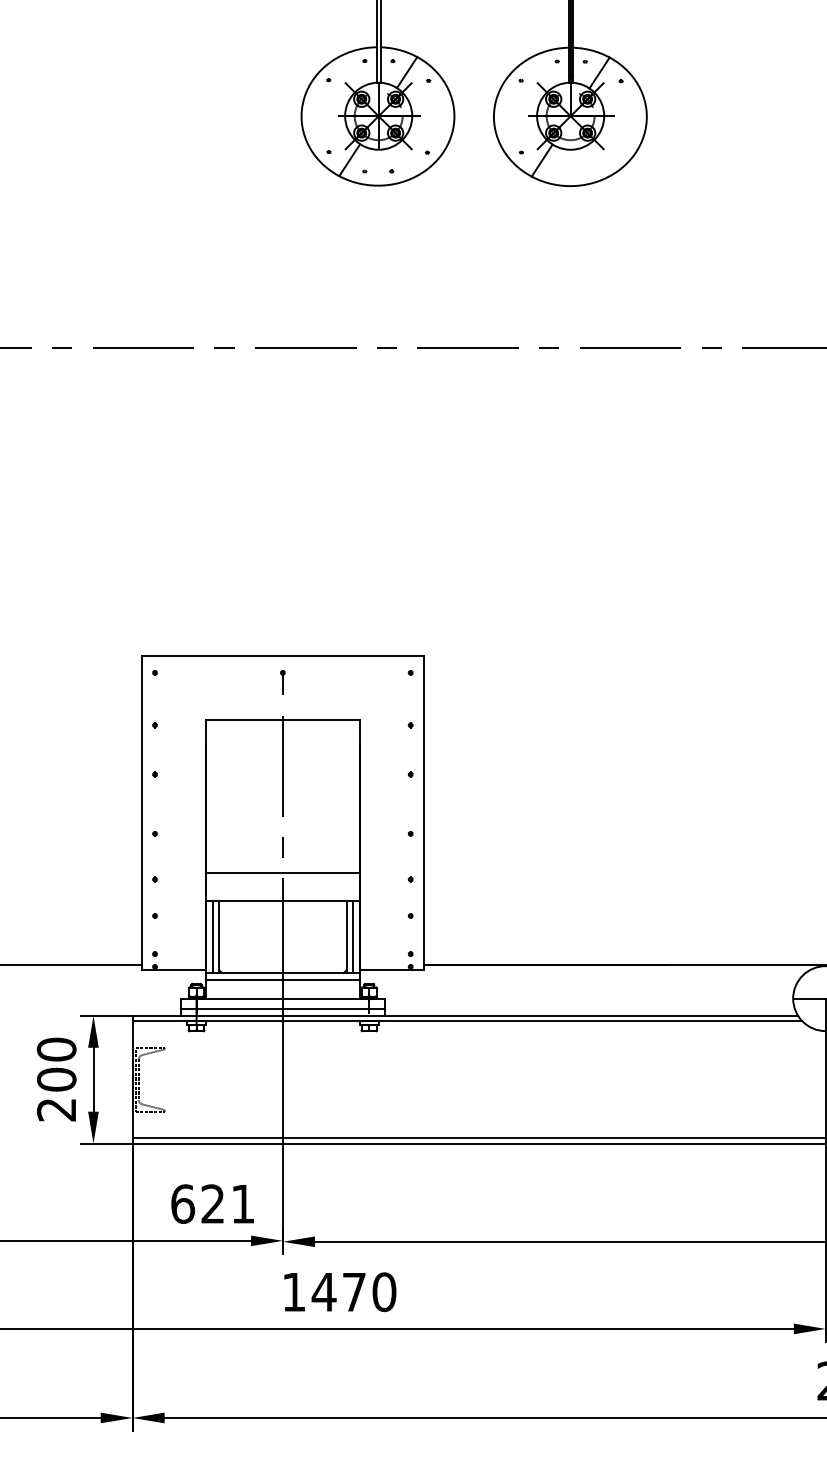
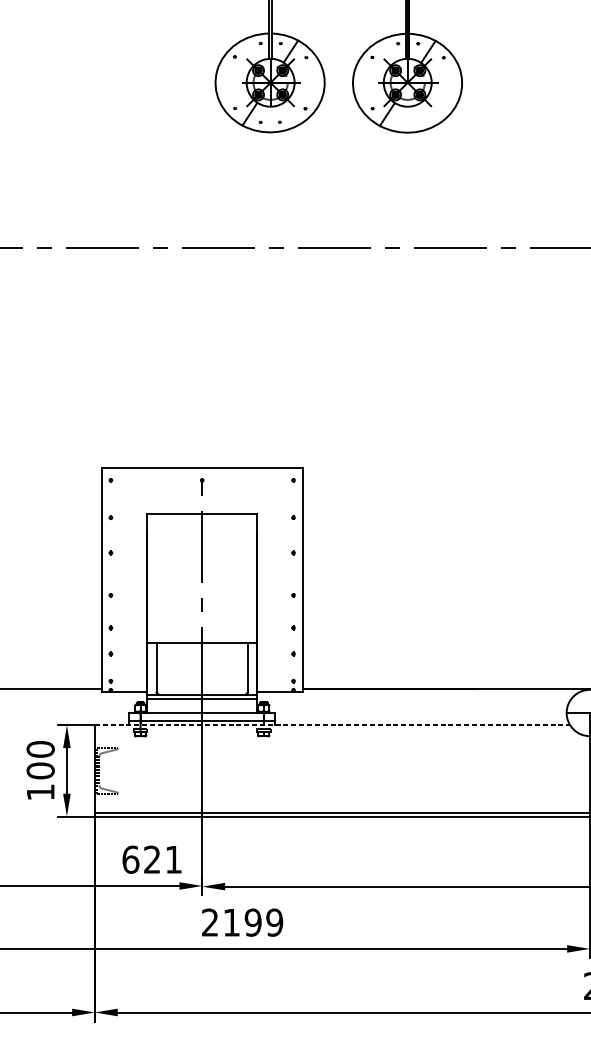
line: (282, 872) -> (201, 622), removed
line: (212, 937) -> (151, 669), removed
line: (353, 937) -> (252, 669), removed
line: (465, 1015) -> (332, 725), solid -> dashed
line: (467, 1021) -> (334, 729), removed
text: (55, 1110) -> (39, 792), 200 -> 100
text: (339, 1292) -> (242, 922), 1470 -> 2199

